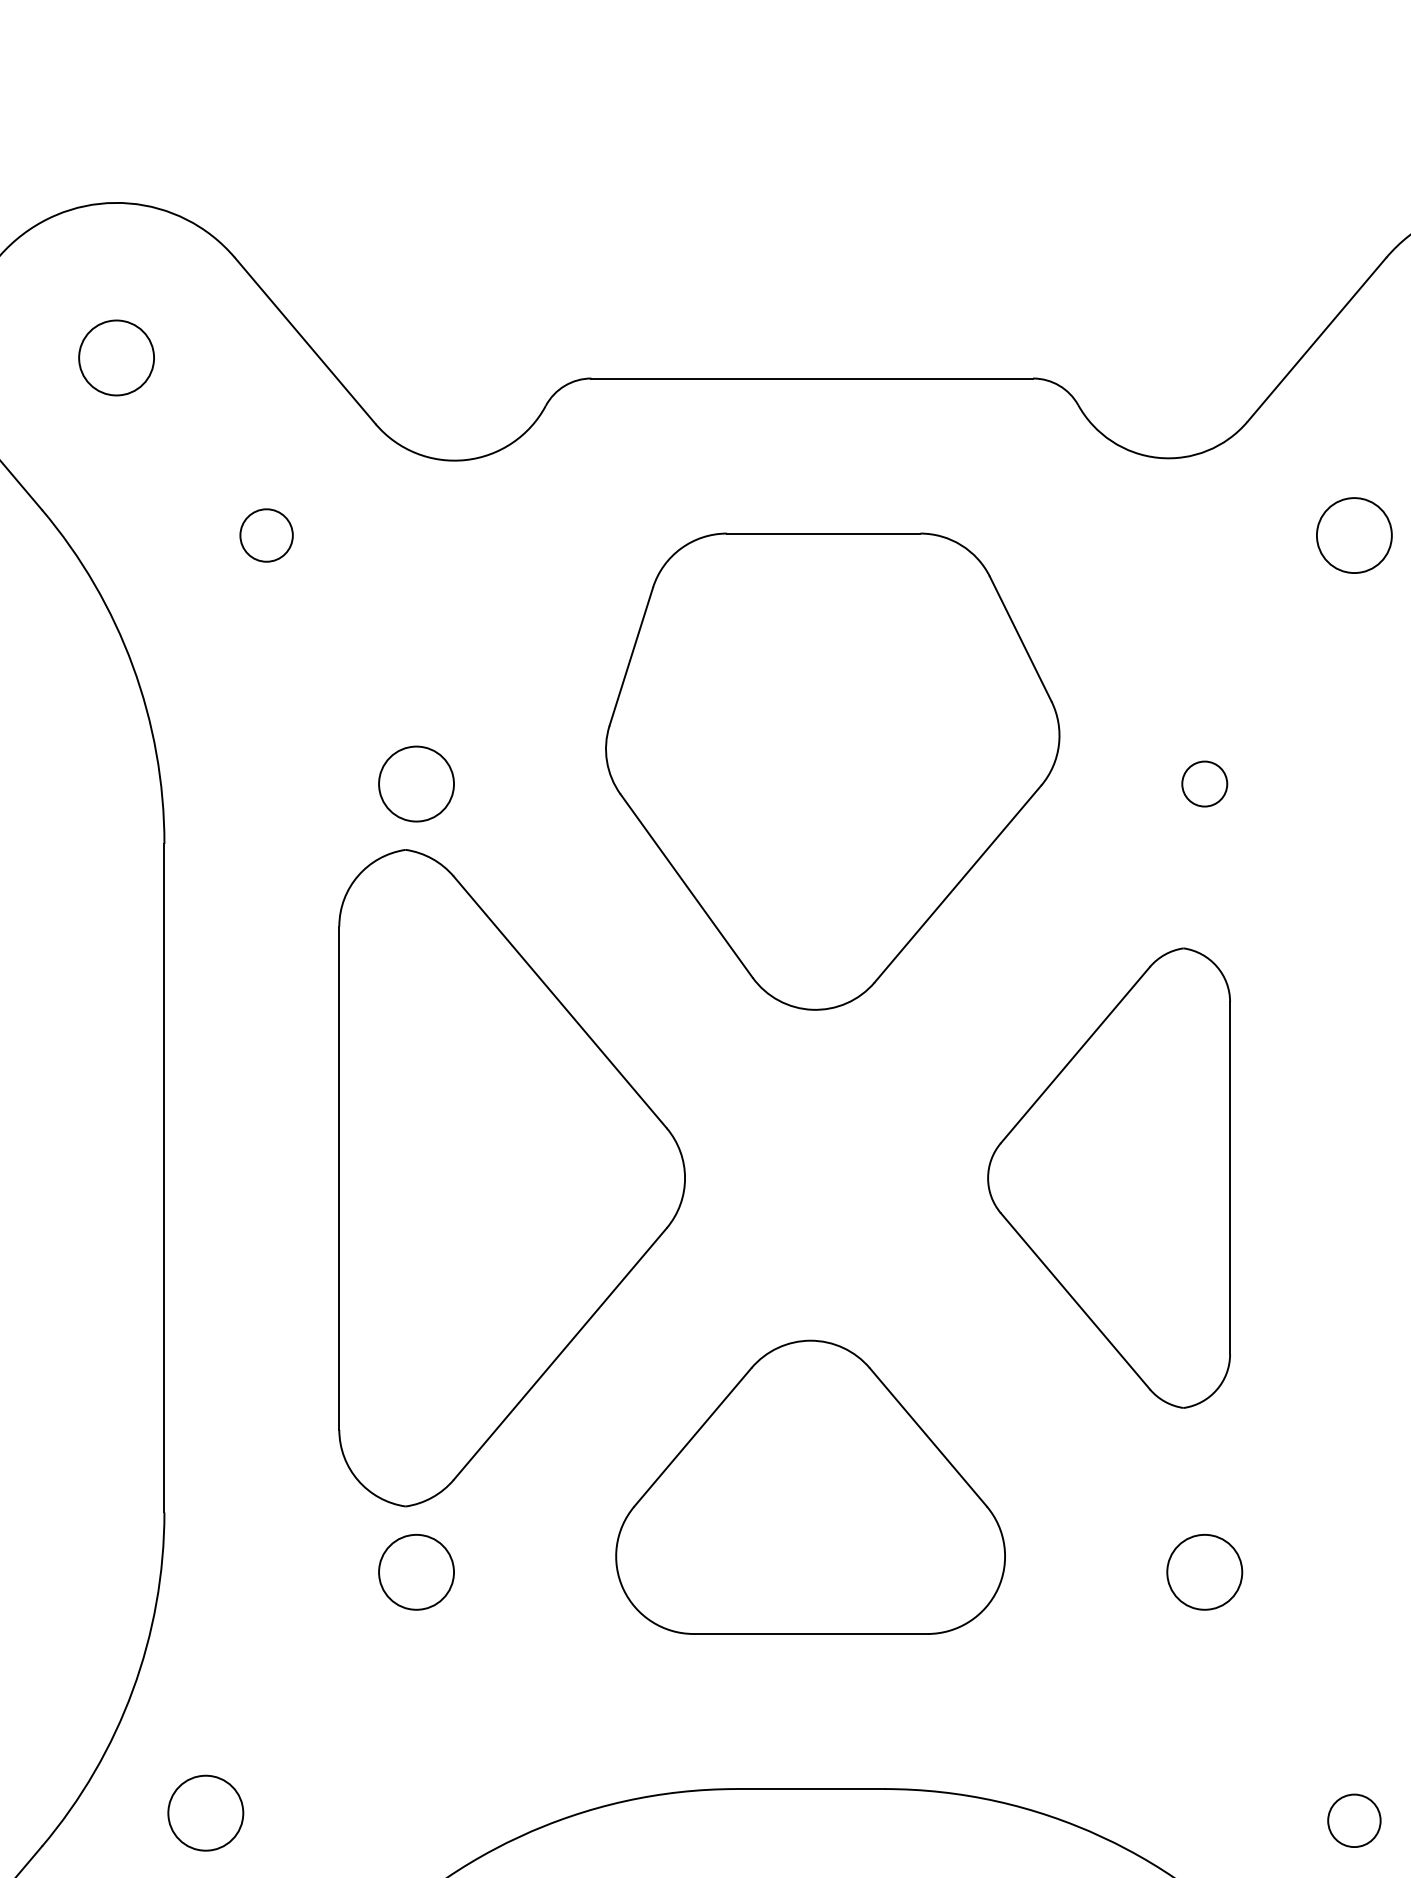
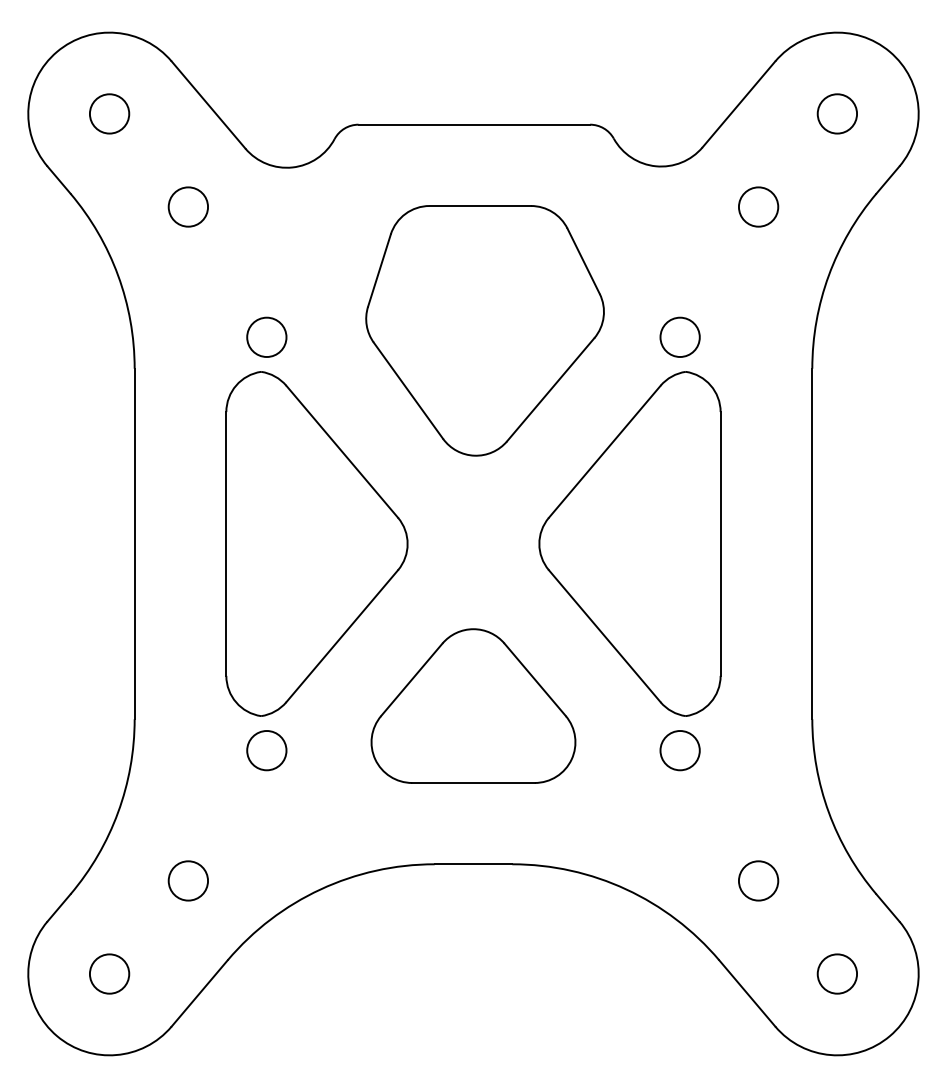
circle: (265, 534) -> (187, 206), size x1.43
circle: (1203, 784) -> (679, 337), size x1.67
part: (1108, 1177) -> (629, 543), size x1.43
circle: (204, 1812) -> (187, 880), moved
circle: (1354, 1819) -> (758, 880), size x1.43

